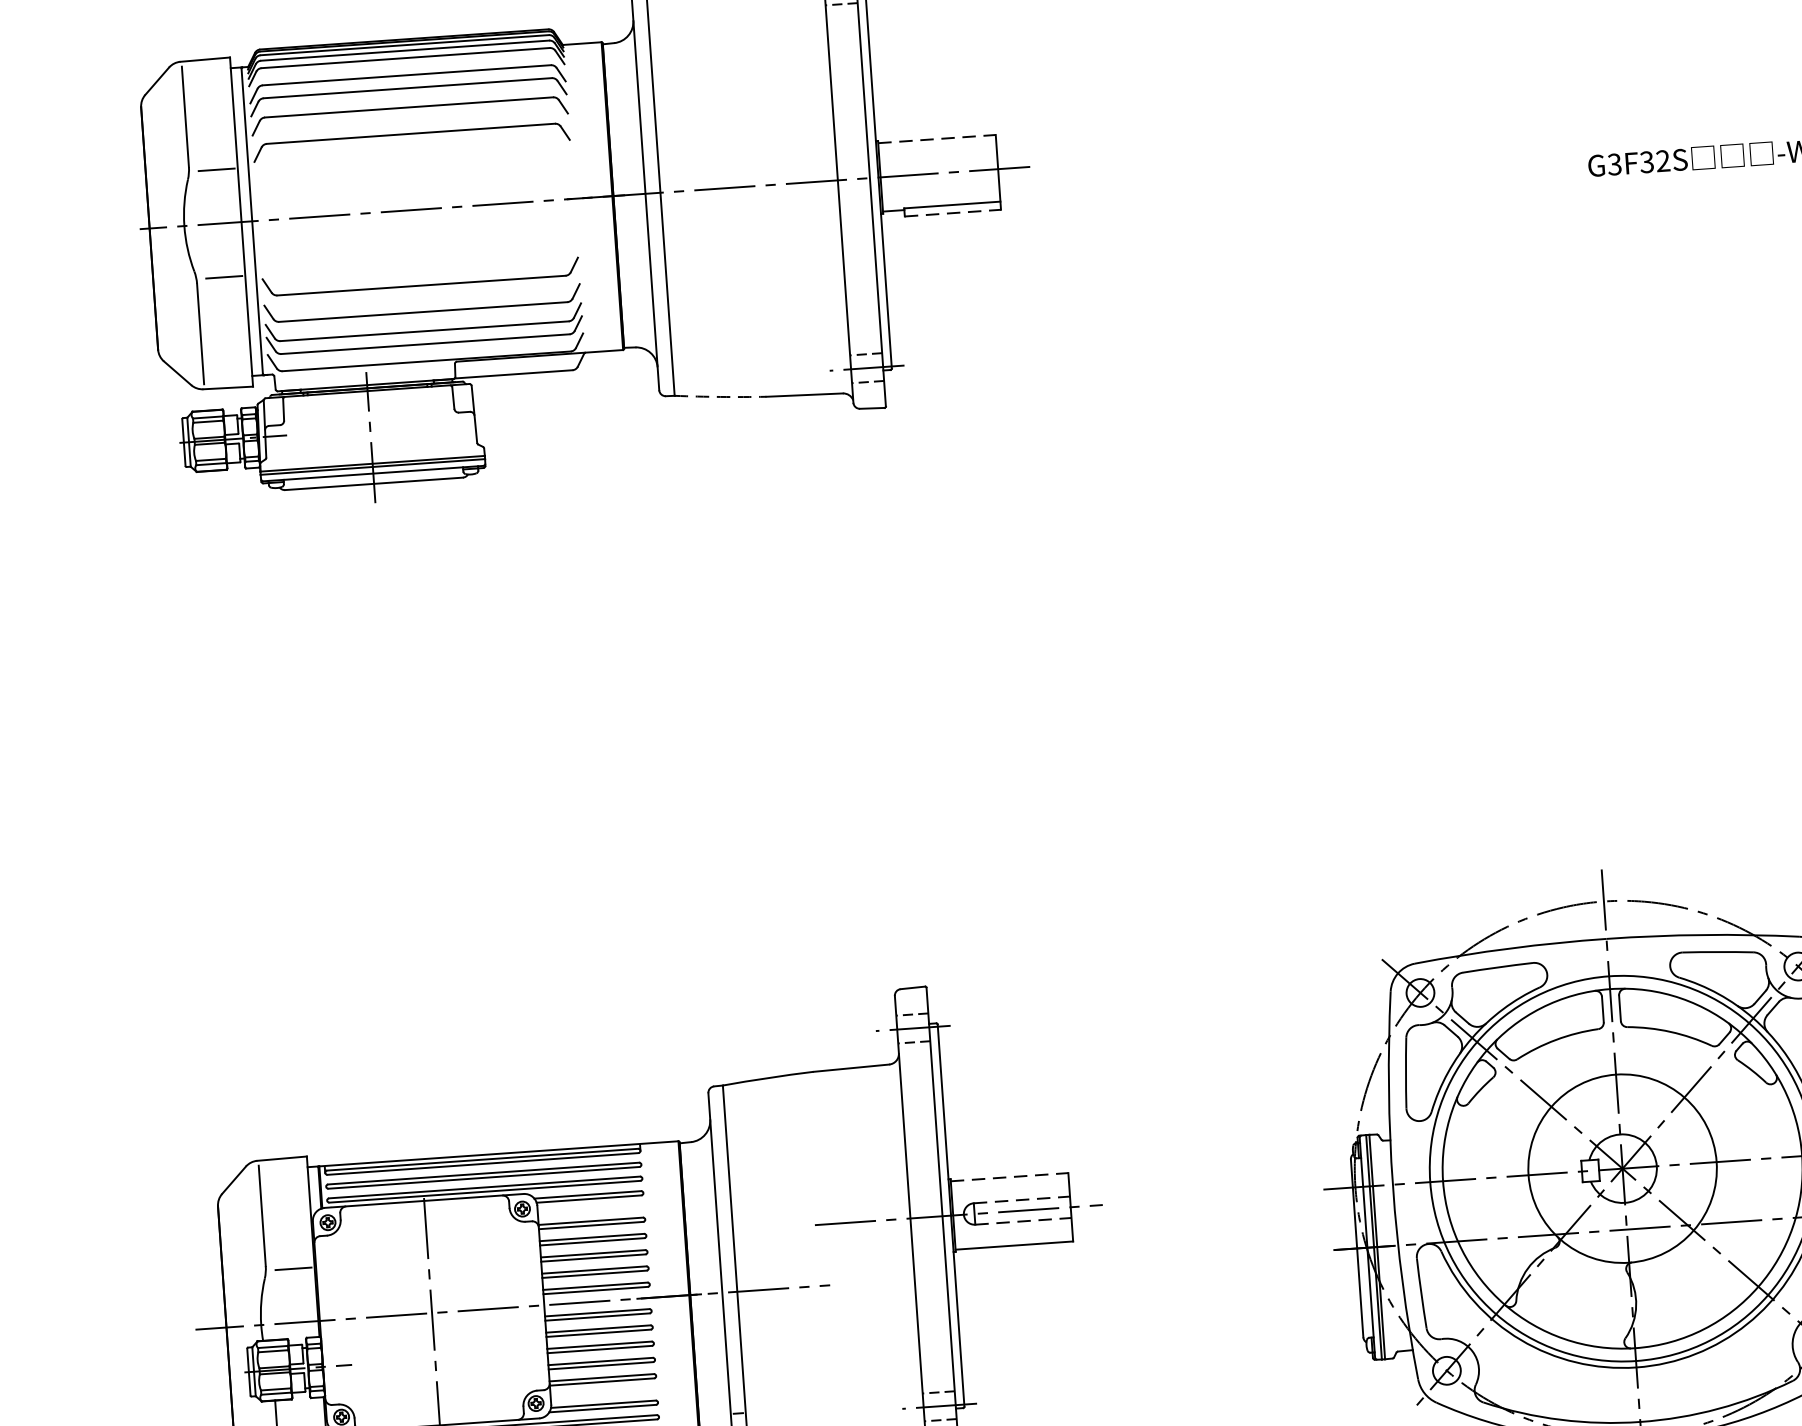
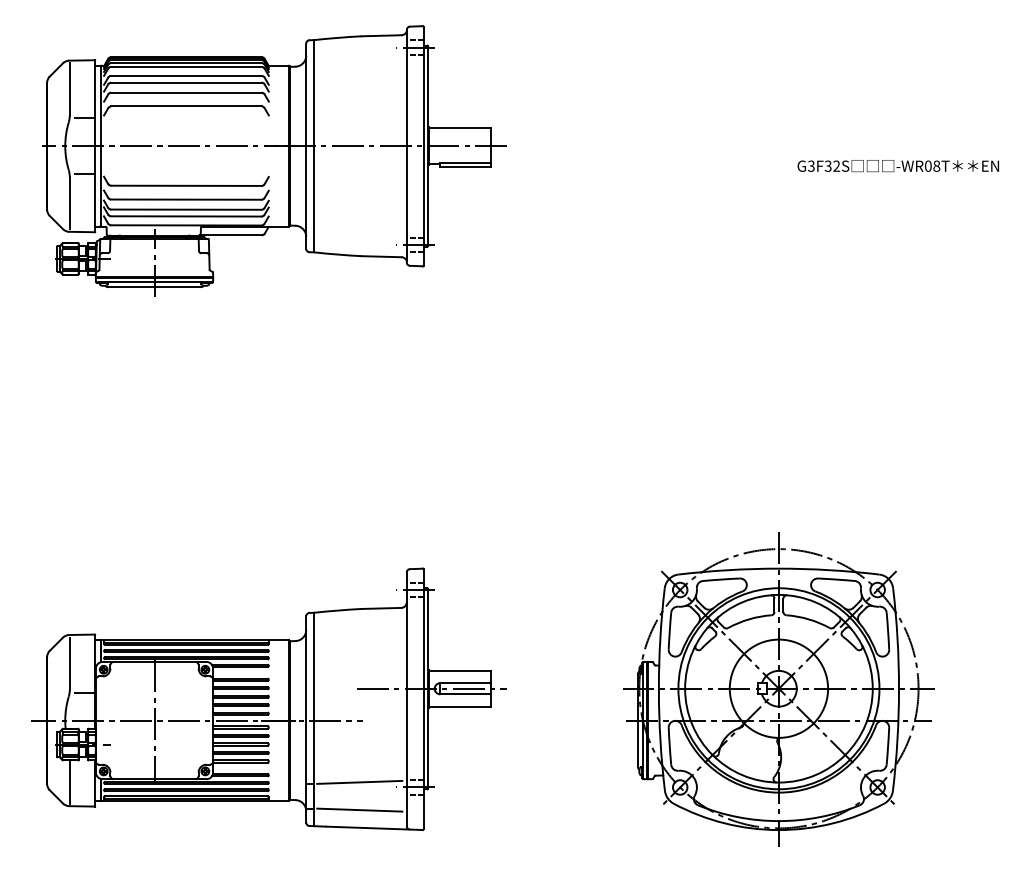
line: (936, 139) -> (459, 128), dashed -> solid
line: (953, 213) -> (465, 167), dashed -> solid
arc: (719, 396) -> (337, 254), dashed -> solid
line: (1008, 1176) -> (459, 670), dashed -> solid
line: (1022, 1200) -> (465, 683), dashed -> solid
line: (1023, 1221) -> (465, 694), dashed -> solid
line: (832, 1402) -> (359, 781), added

